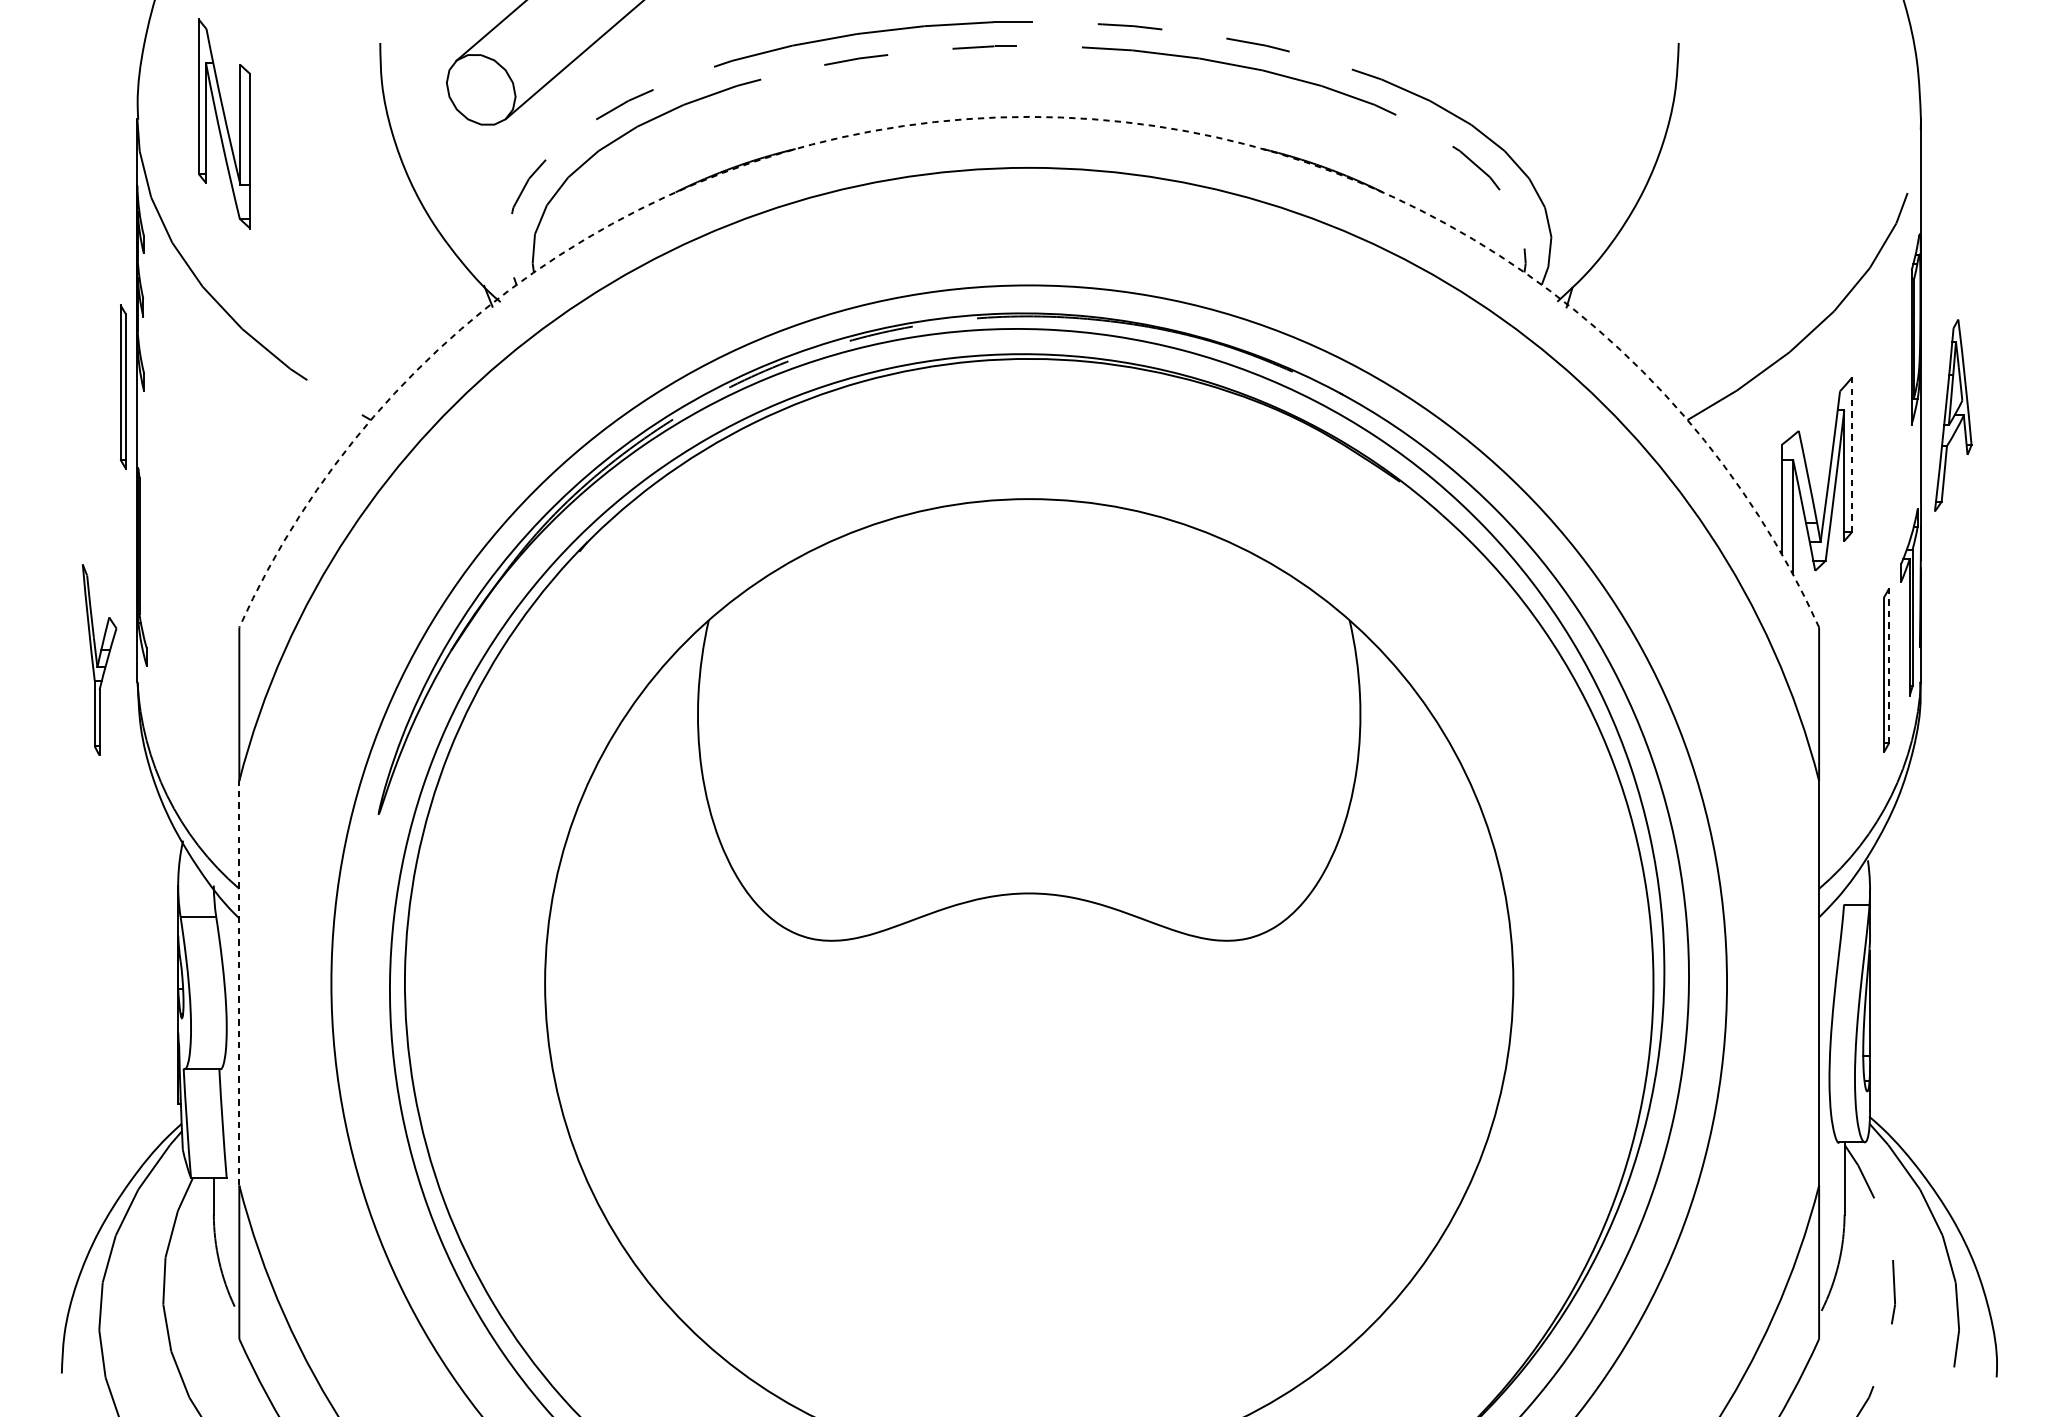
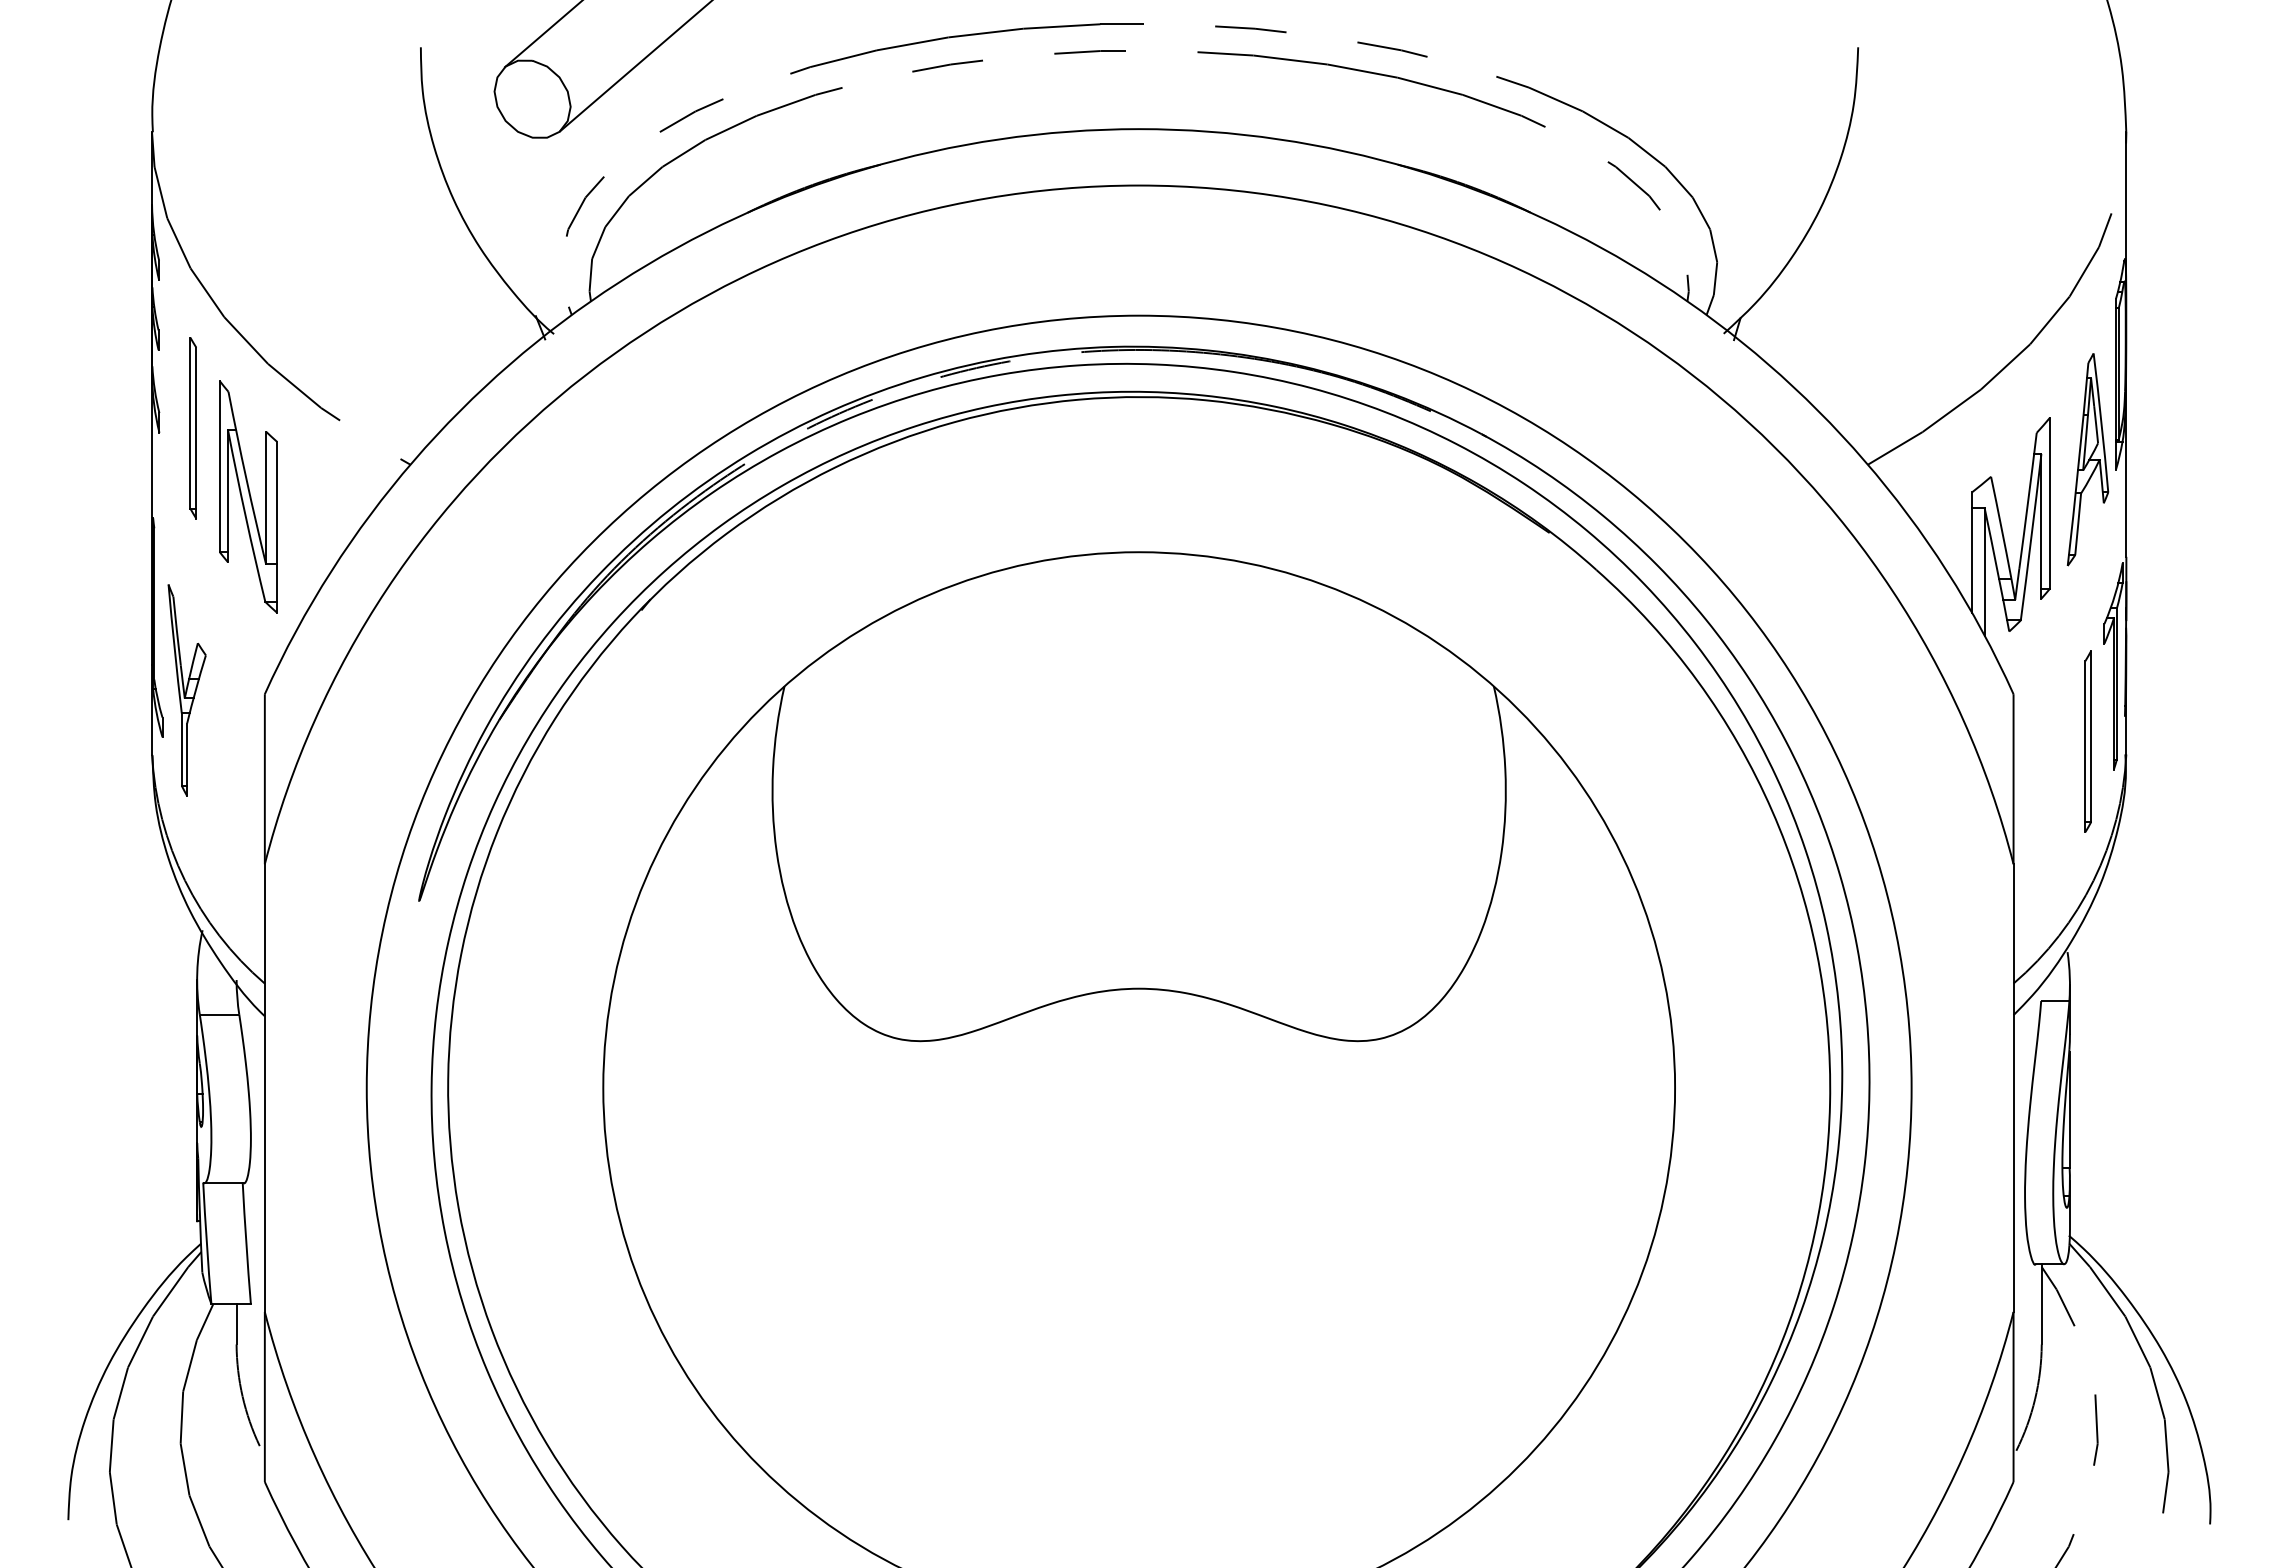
arc: (1029, 117) -> (1139, 129), dashed -> solid
part: (224, 123) -> (248, 496), moved
part: (122, 387) -> (192, 428), moved
part: (1952, 415) -> (2087, 459), moved
line: (1852, 454) -> (2050, 502), dashed -> solid
part: (98, 660) -> (186, 690), moved
line: (1889, 665) -> (2091, 736), dashed -> solid
line: (239, 983) -> (264, 1088), dashed -> solid

